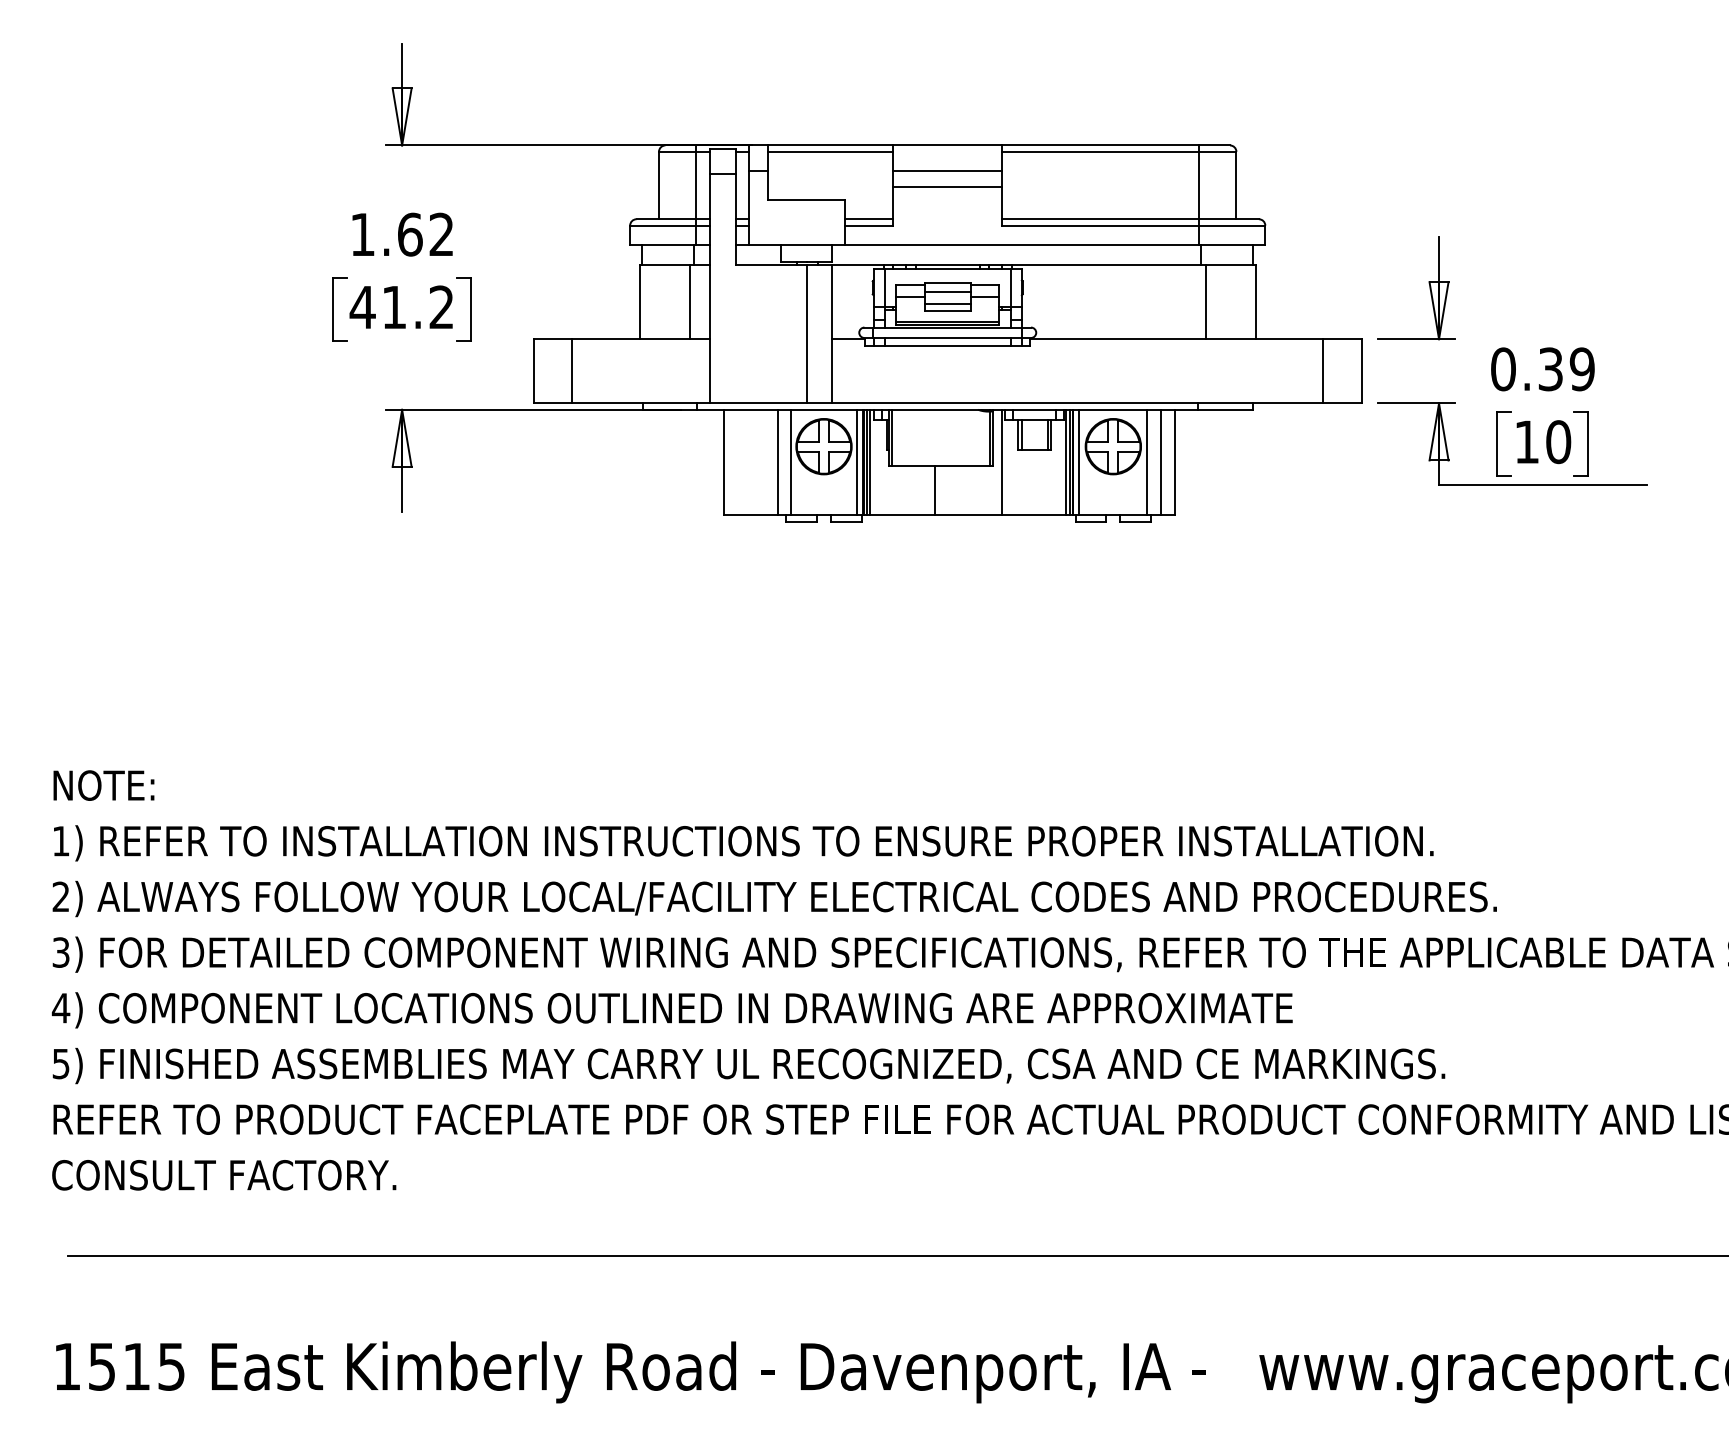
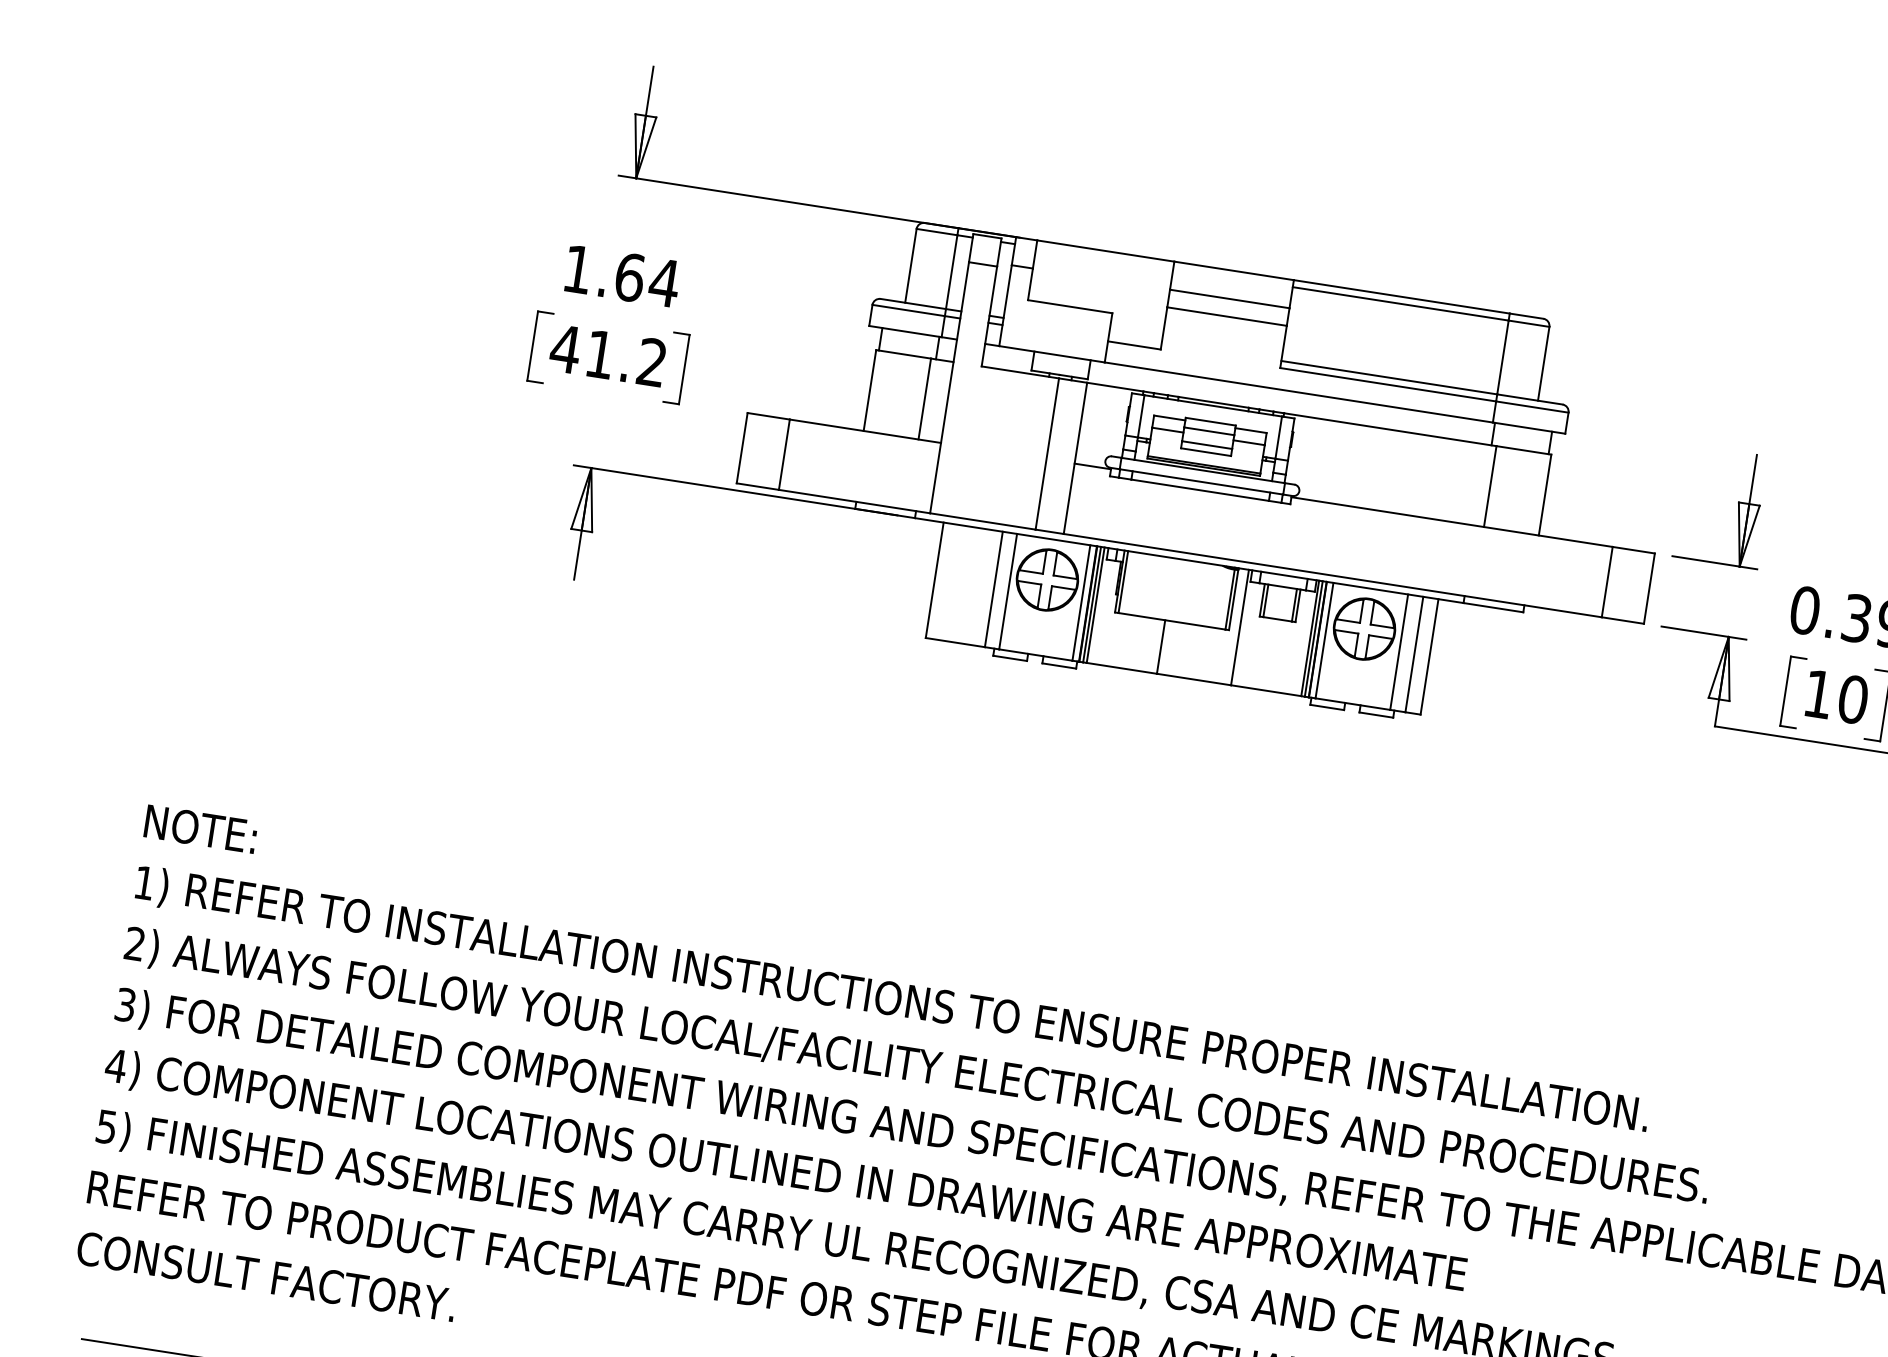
line: (830, 151) -> (1104, 257), removed
line: (869, 219) -> (1135, 338), removed
text: (441, 233) -> (664, 281), 1.62 -> 1.64

